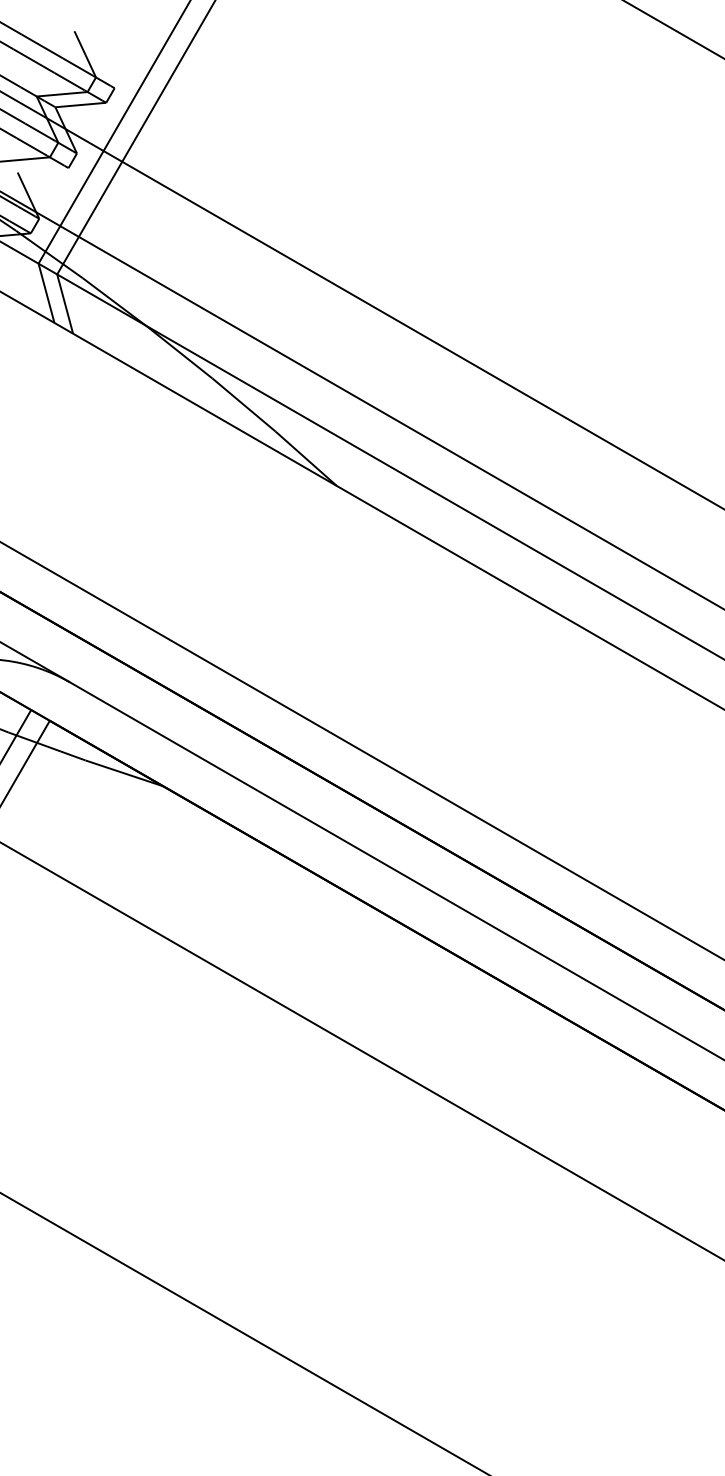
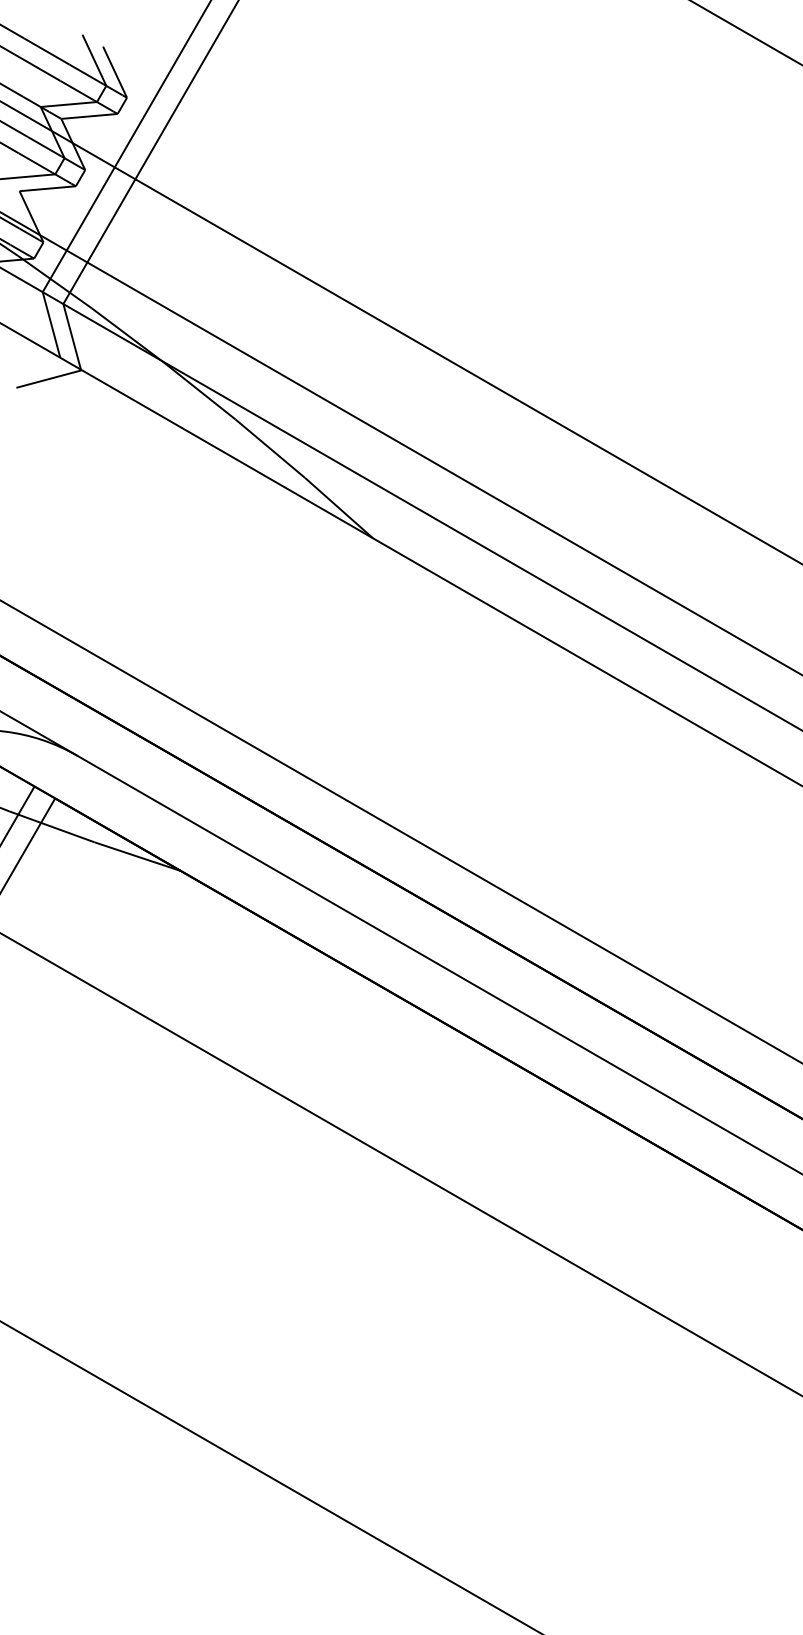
line: (103, 64) -> (114, 71), added
line: (42, 170) -> (47, 188), added
line: (44, 342) -> (49, 379), added

